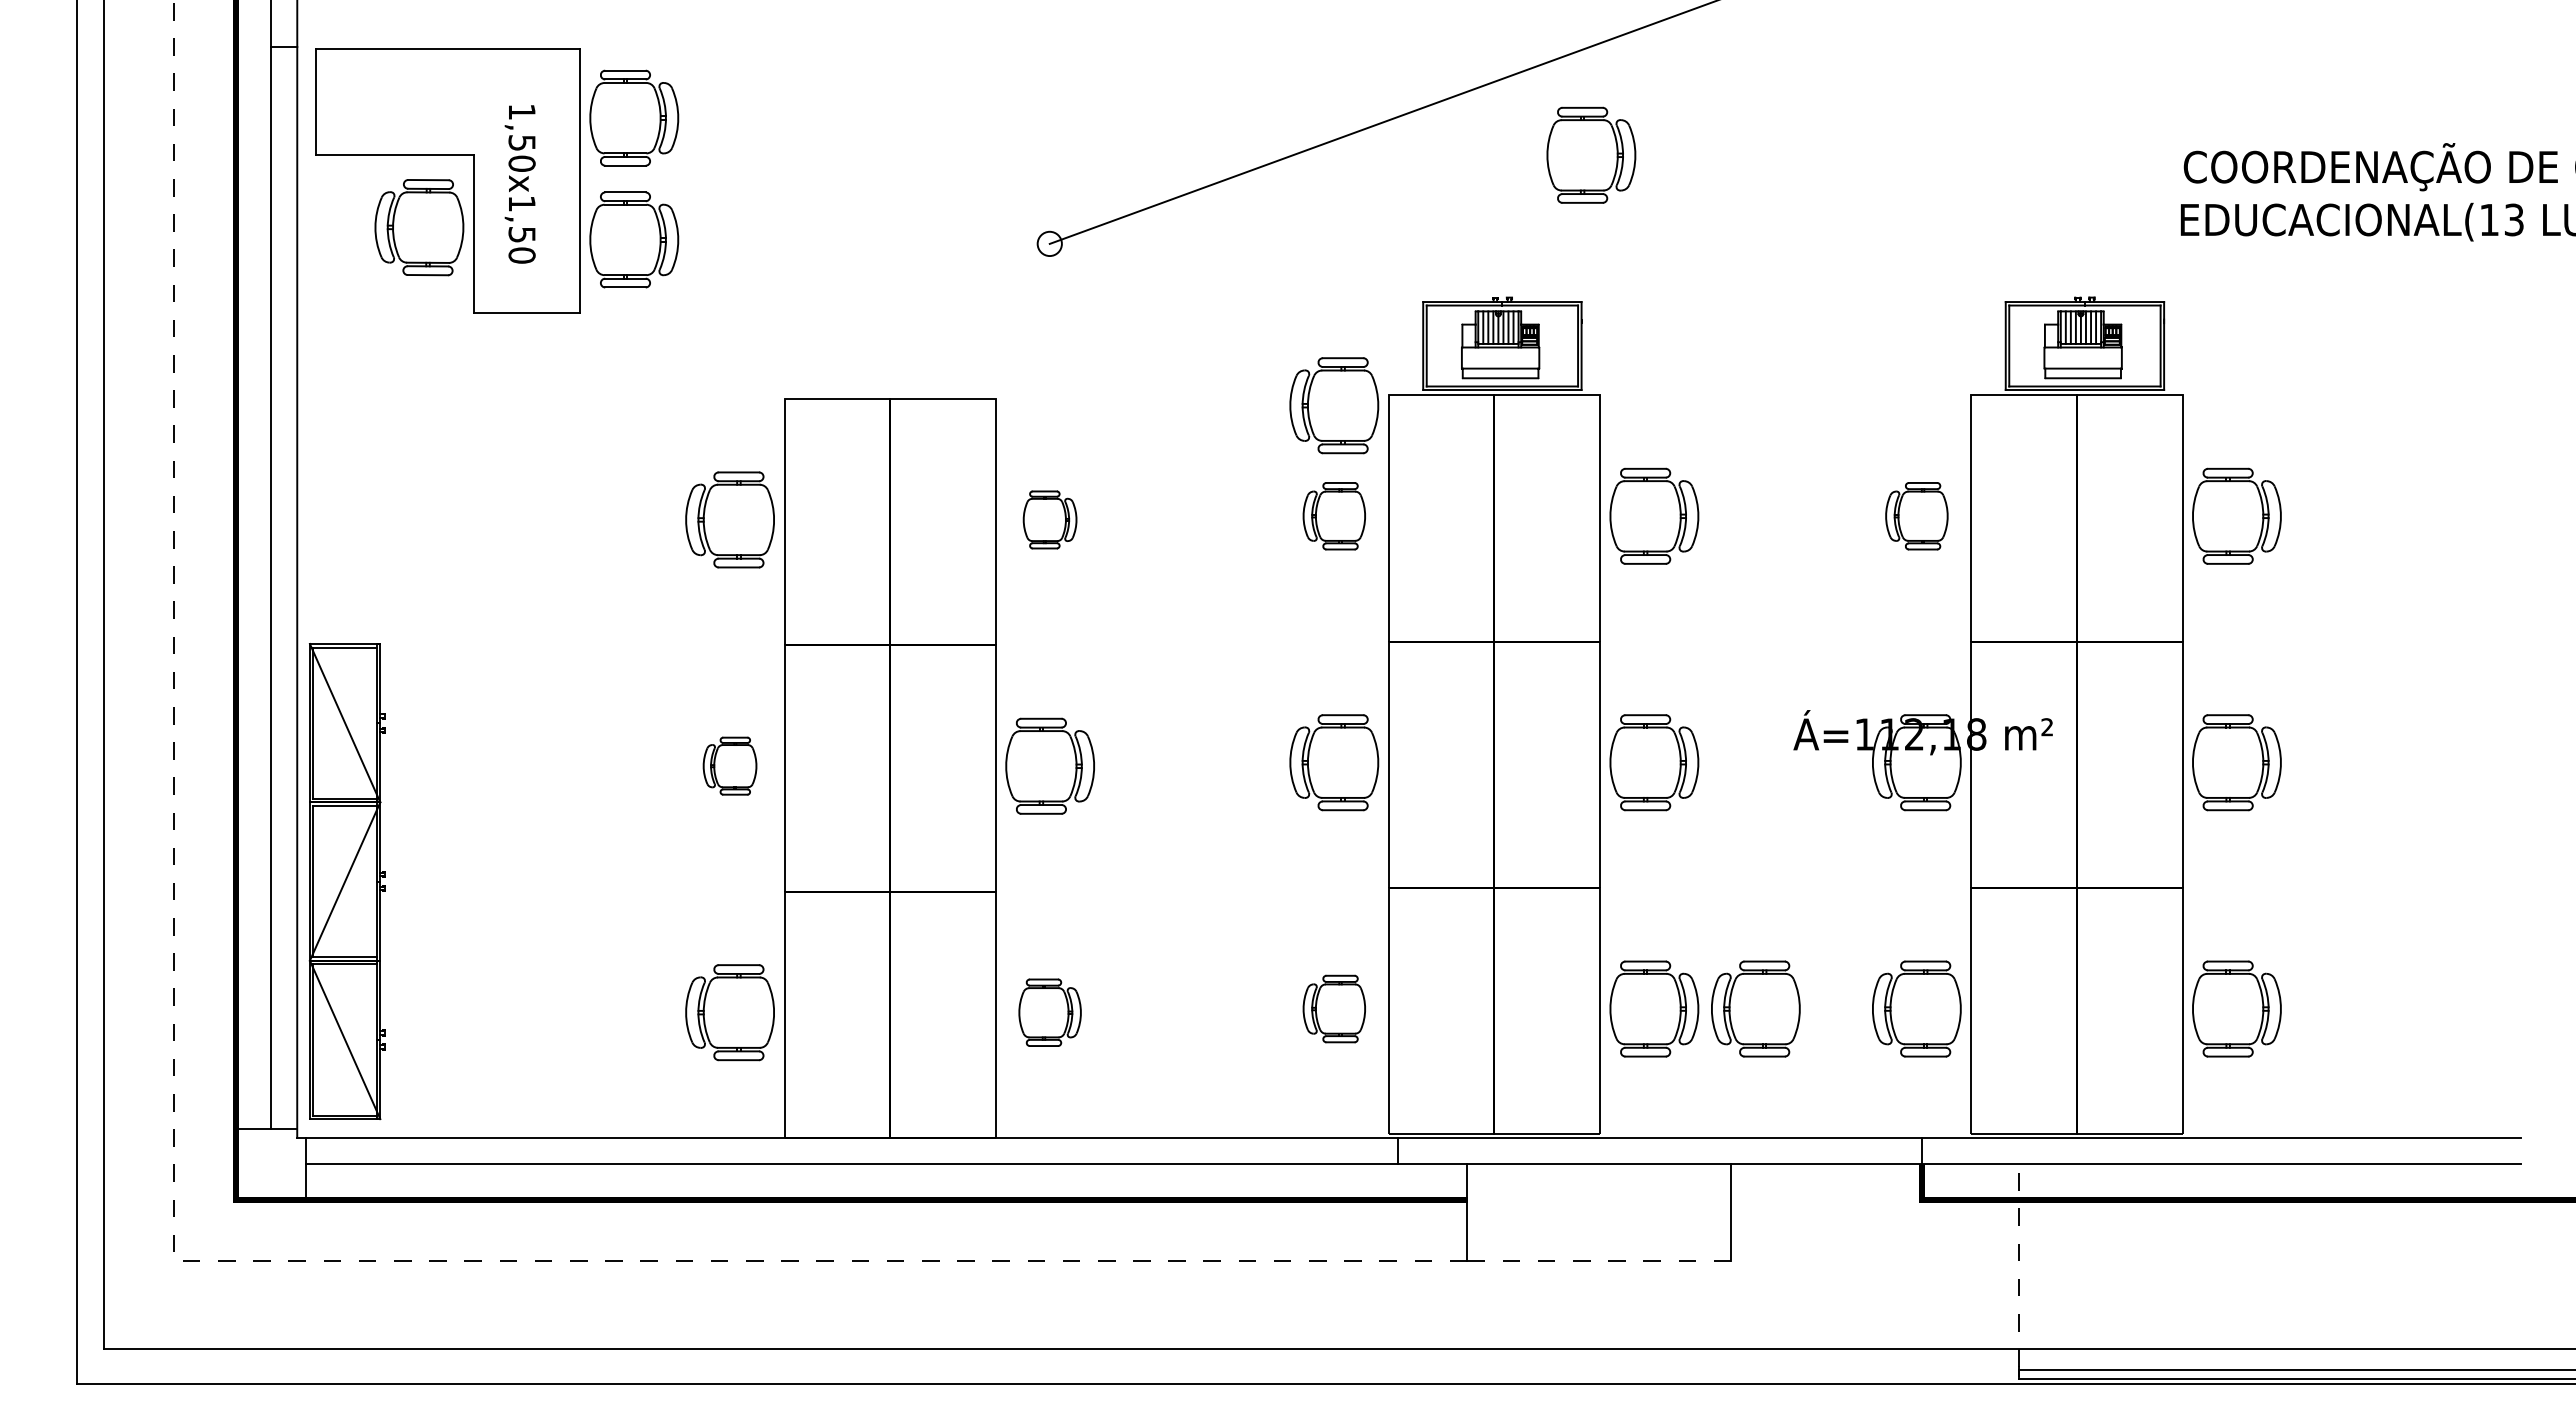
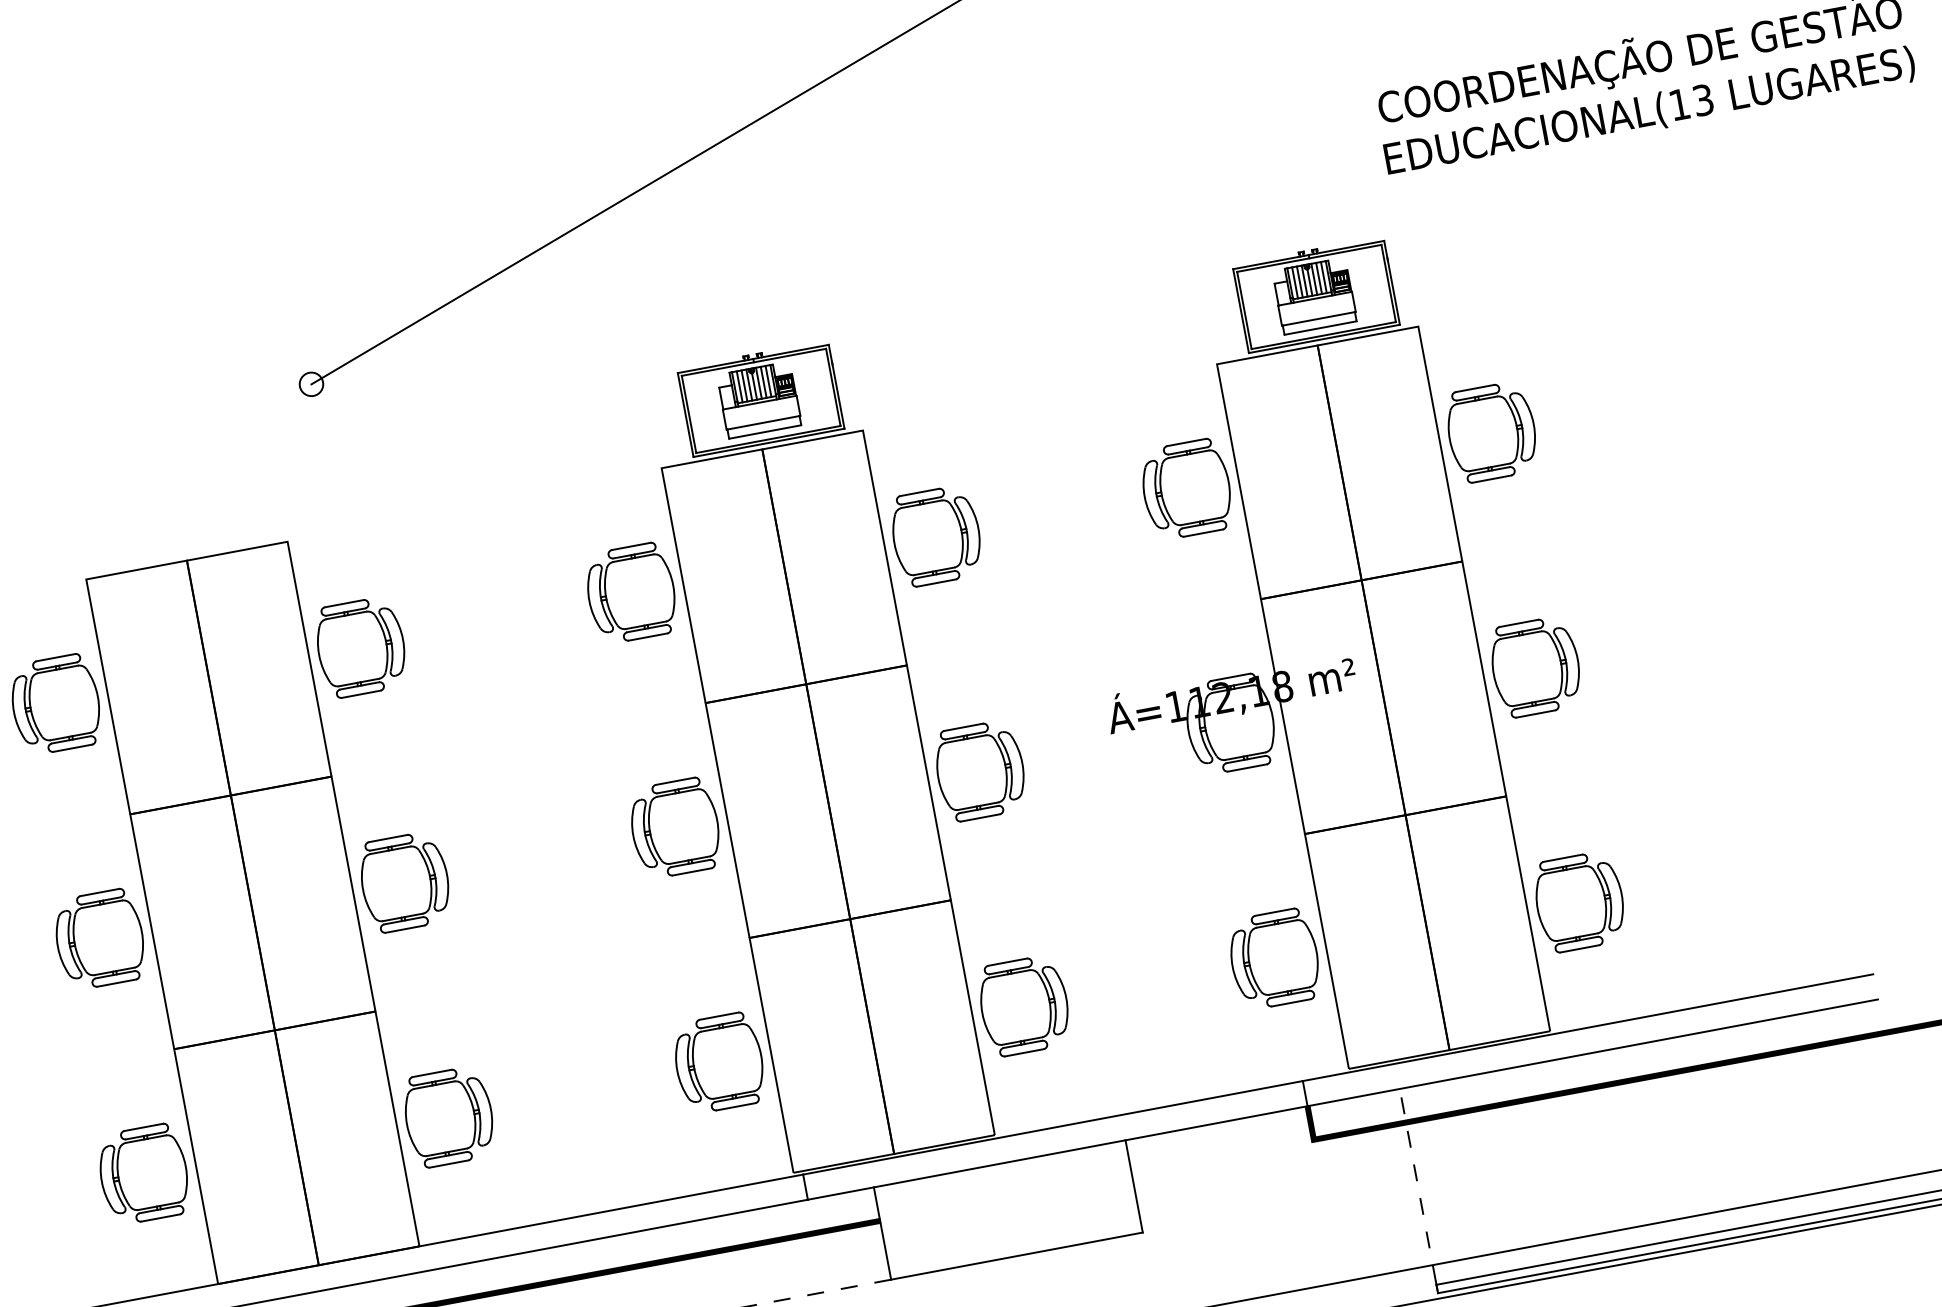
part: (1591, 154) -> (811, 202), removed
part: (1334, 405) -> (611, 487), removed
part: (1334, 515) -> (631, 592), size x1.43
part: (1916, 515) -> (1186, 488), size x1.43
part: (1049, 519) -> (360, 647), size x1.67
part: (729, 765) -> (99, 938), size x1.67
part: (1334, 1008) -> (719, 1062), size x1.43
part: (1755, 1008) -> (1120, 987), removed
part: (1049, 1012) -> (448, 1117), size x1.43
line: (1599, 1261) -> (1017, 1256), dashed -> solid

